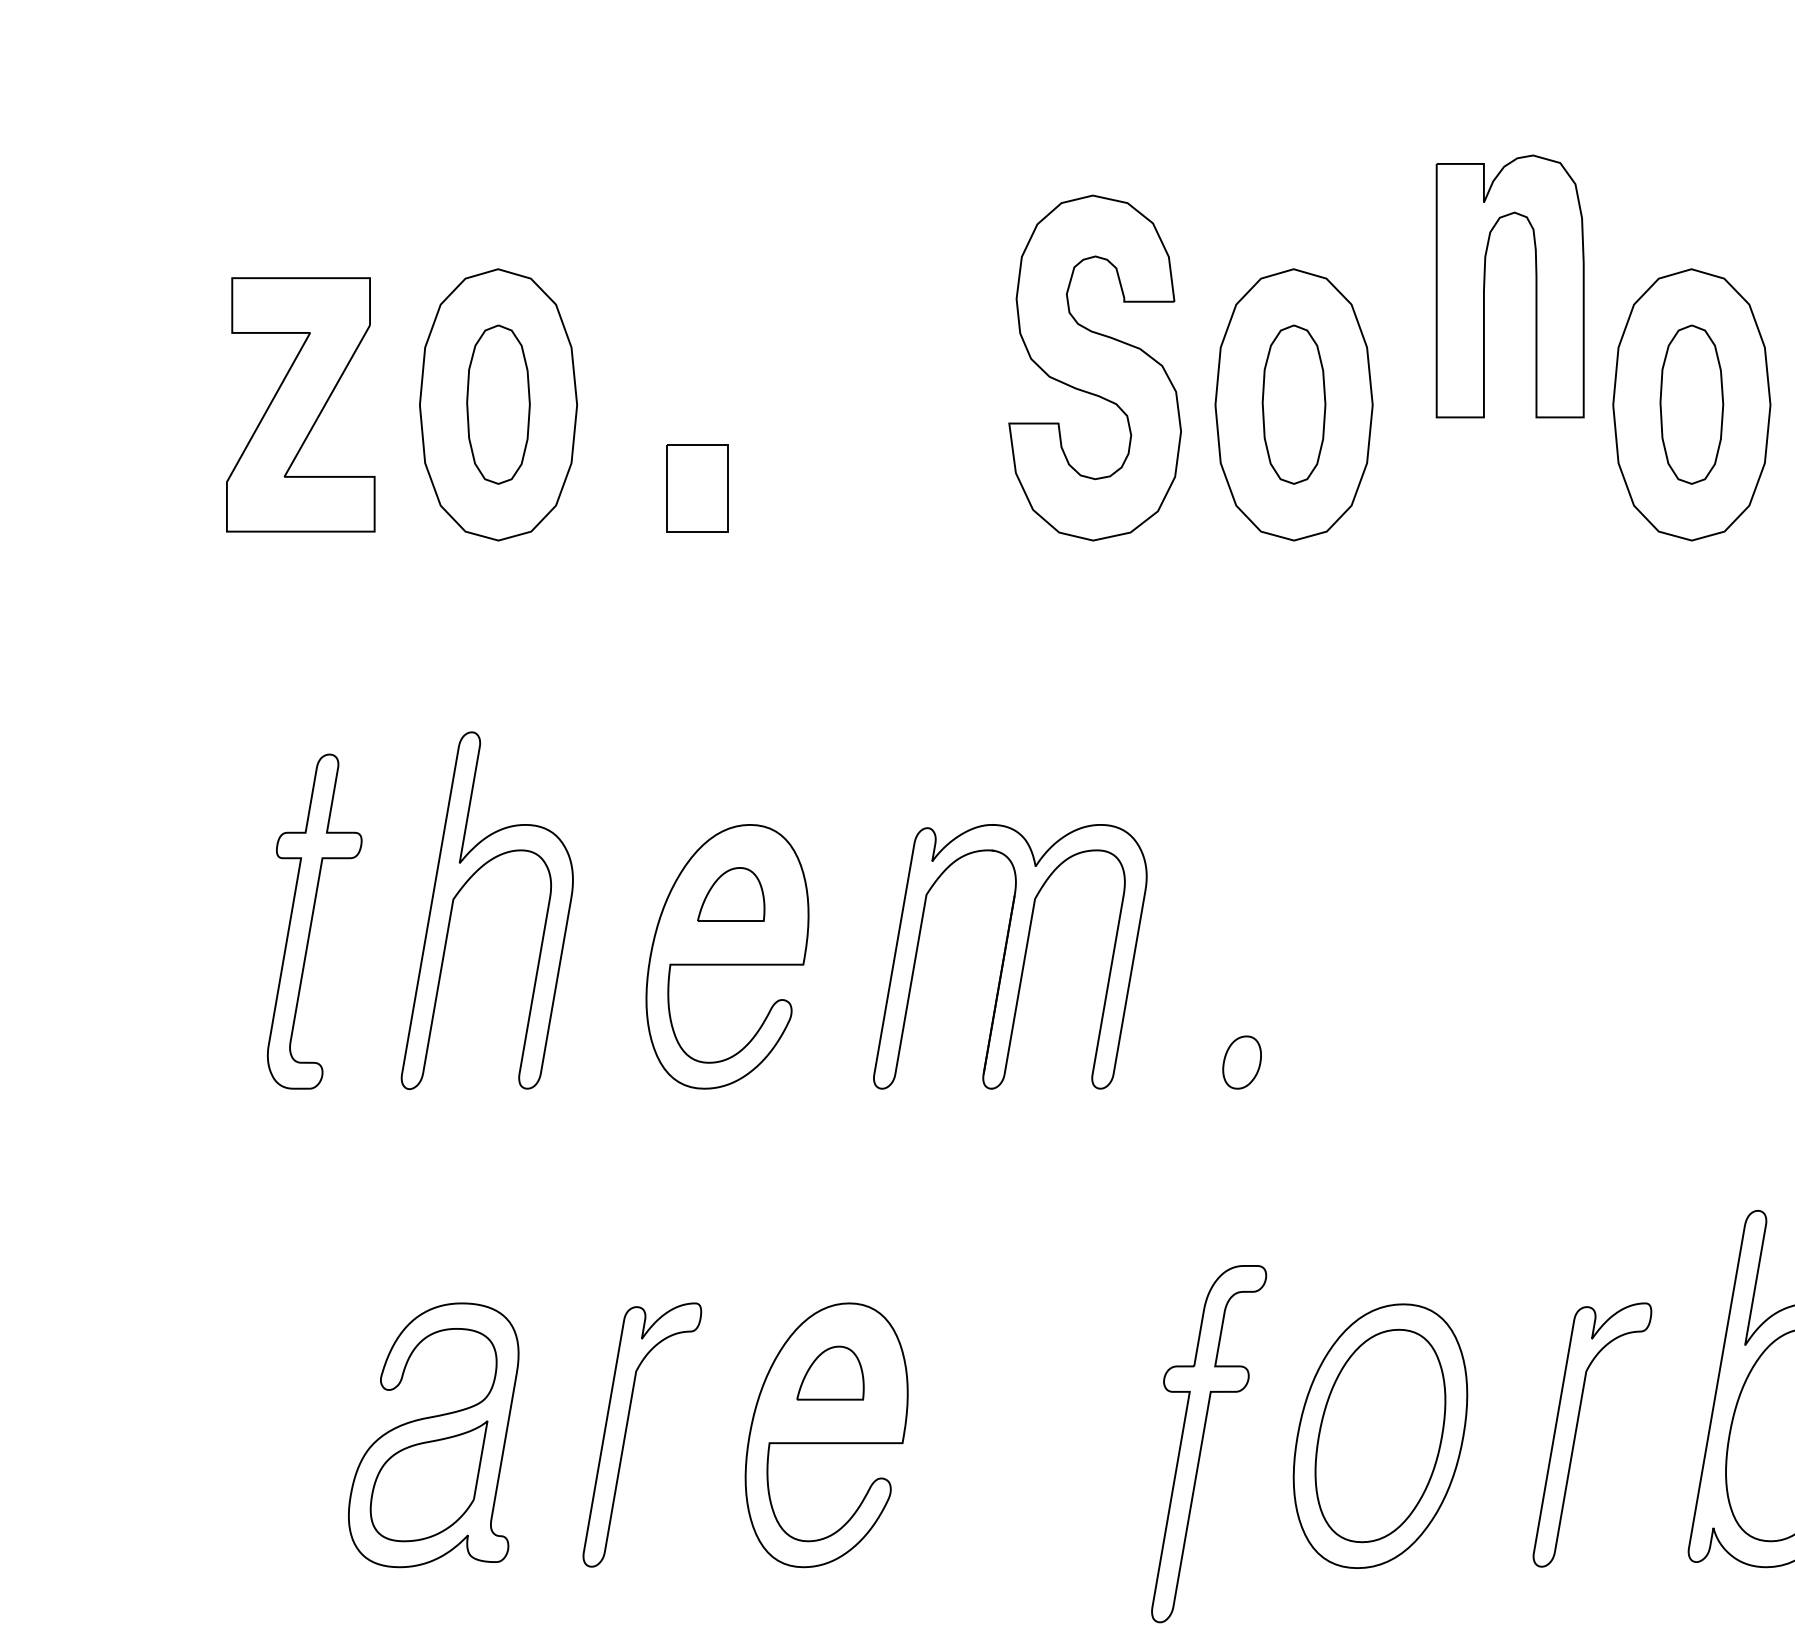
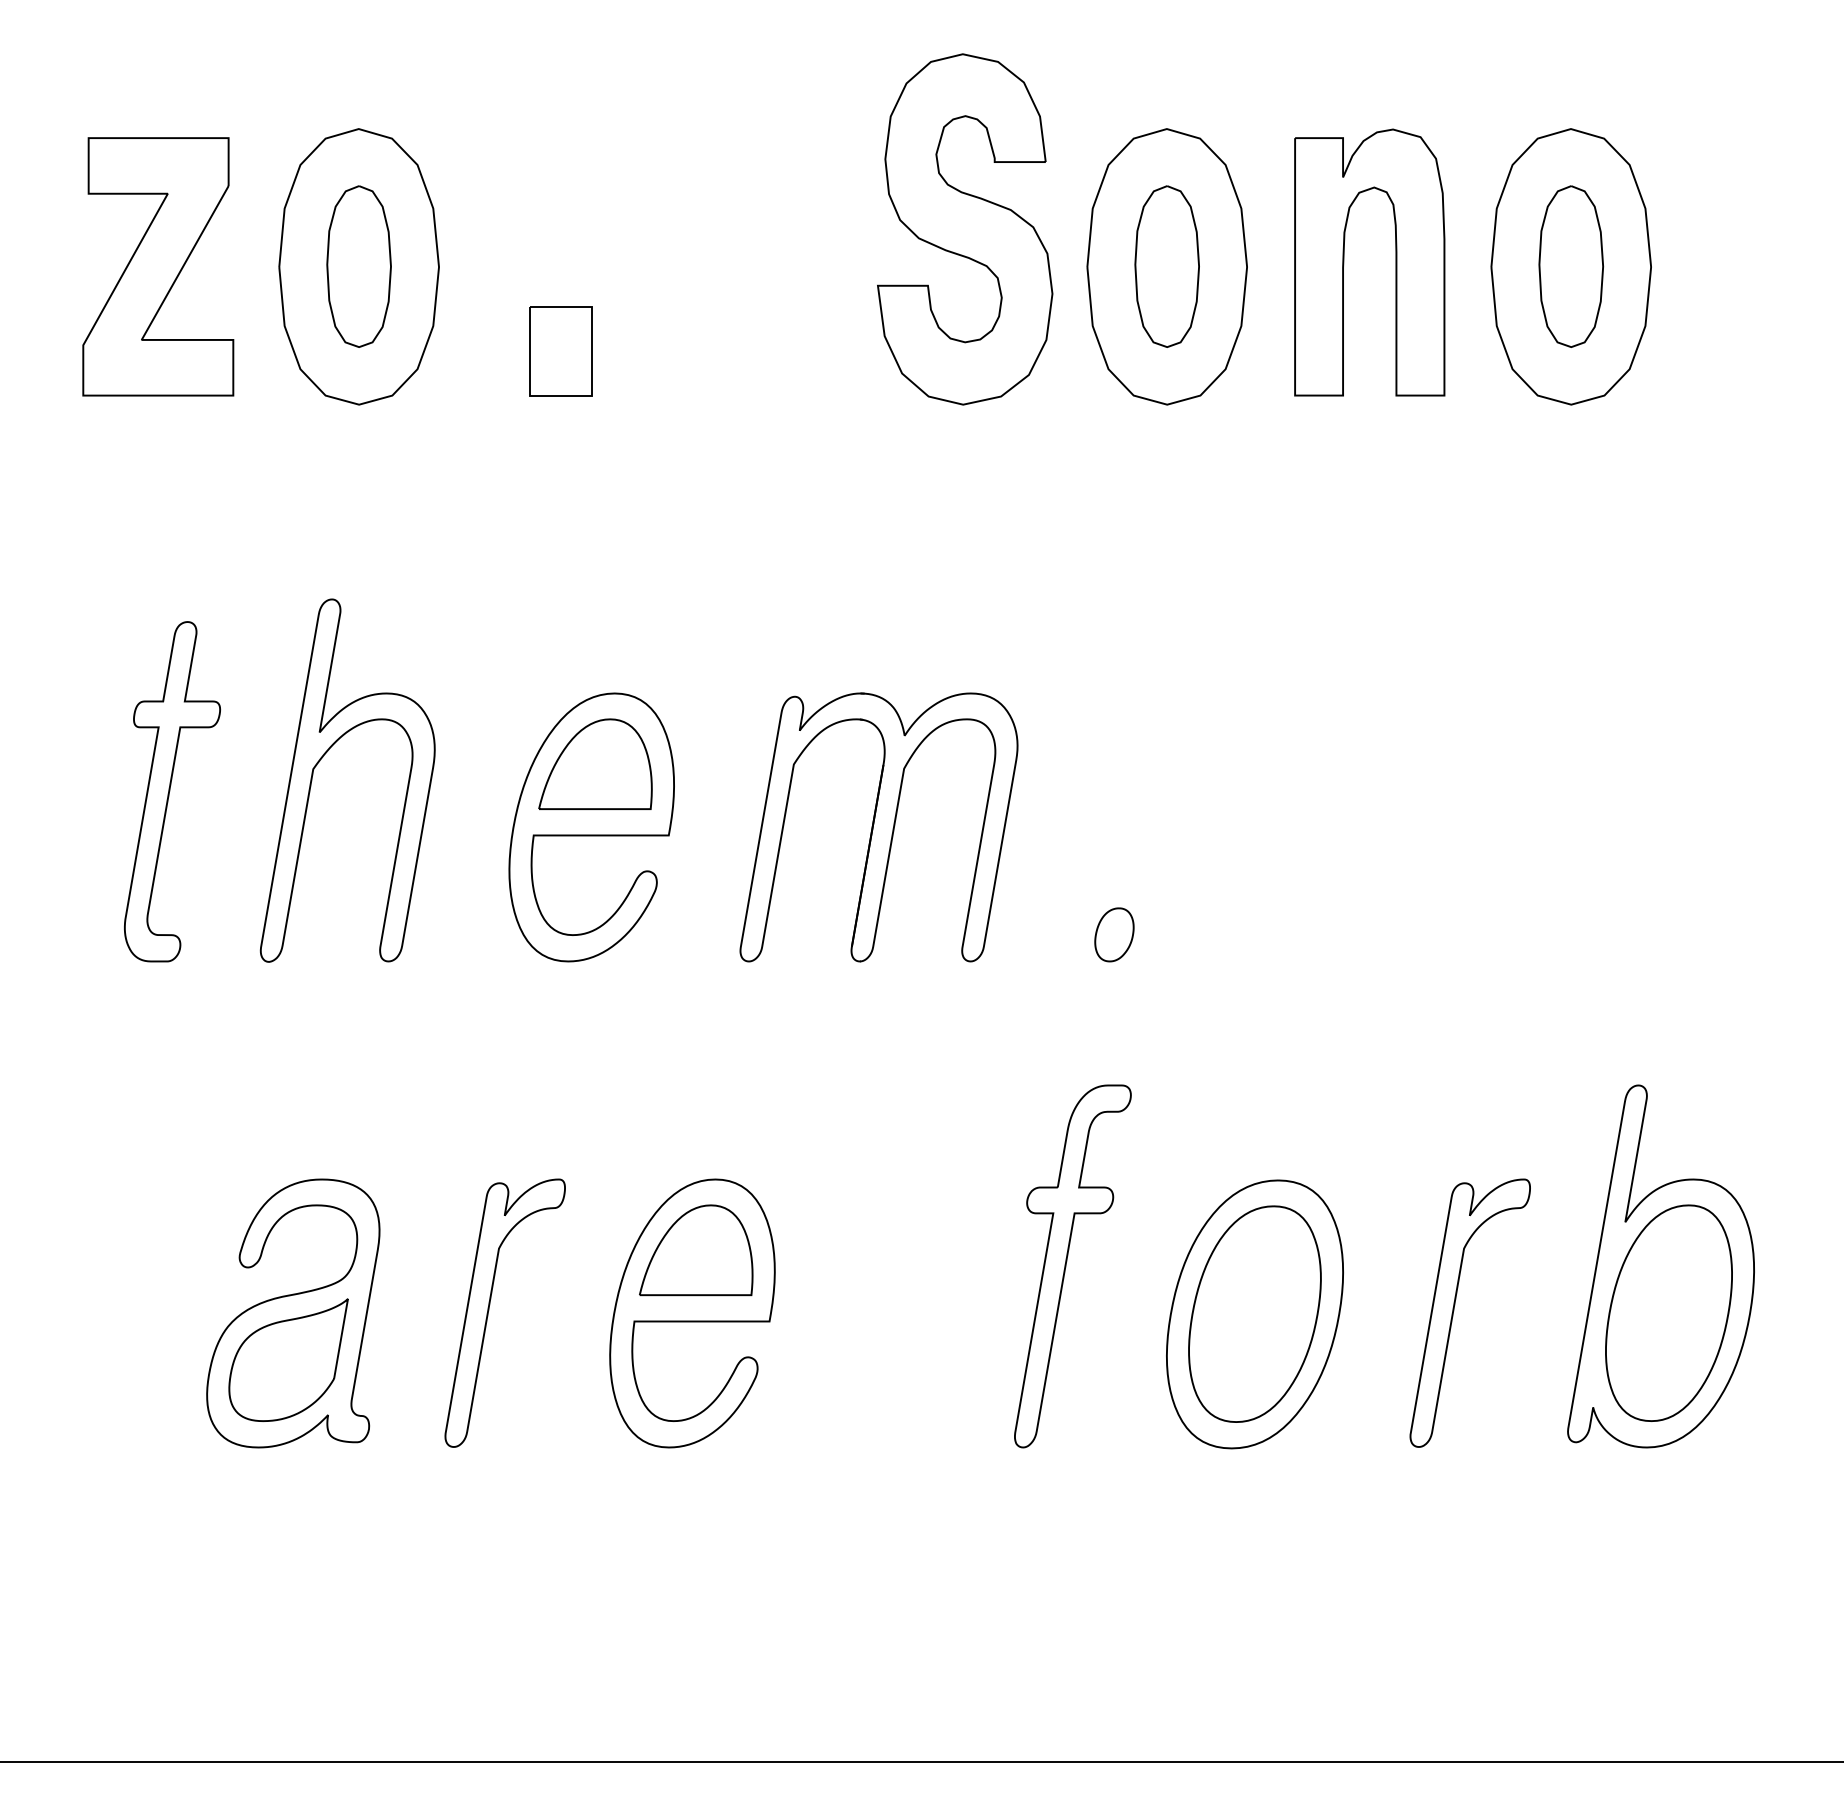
part: (1485, 286) -> (1344, 262), moved
part: (731, 893) -> (595, 763), size x1.67
part: (830, 1373) -> (696, 1250), size x1.67
part: (1208, 1444) -> (1072, 1266), moved

